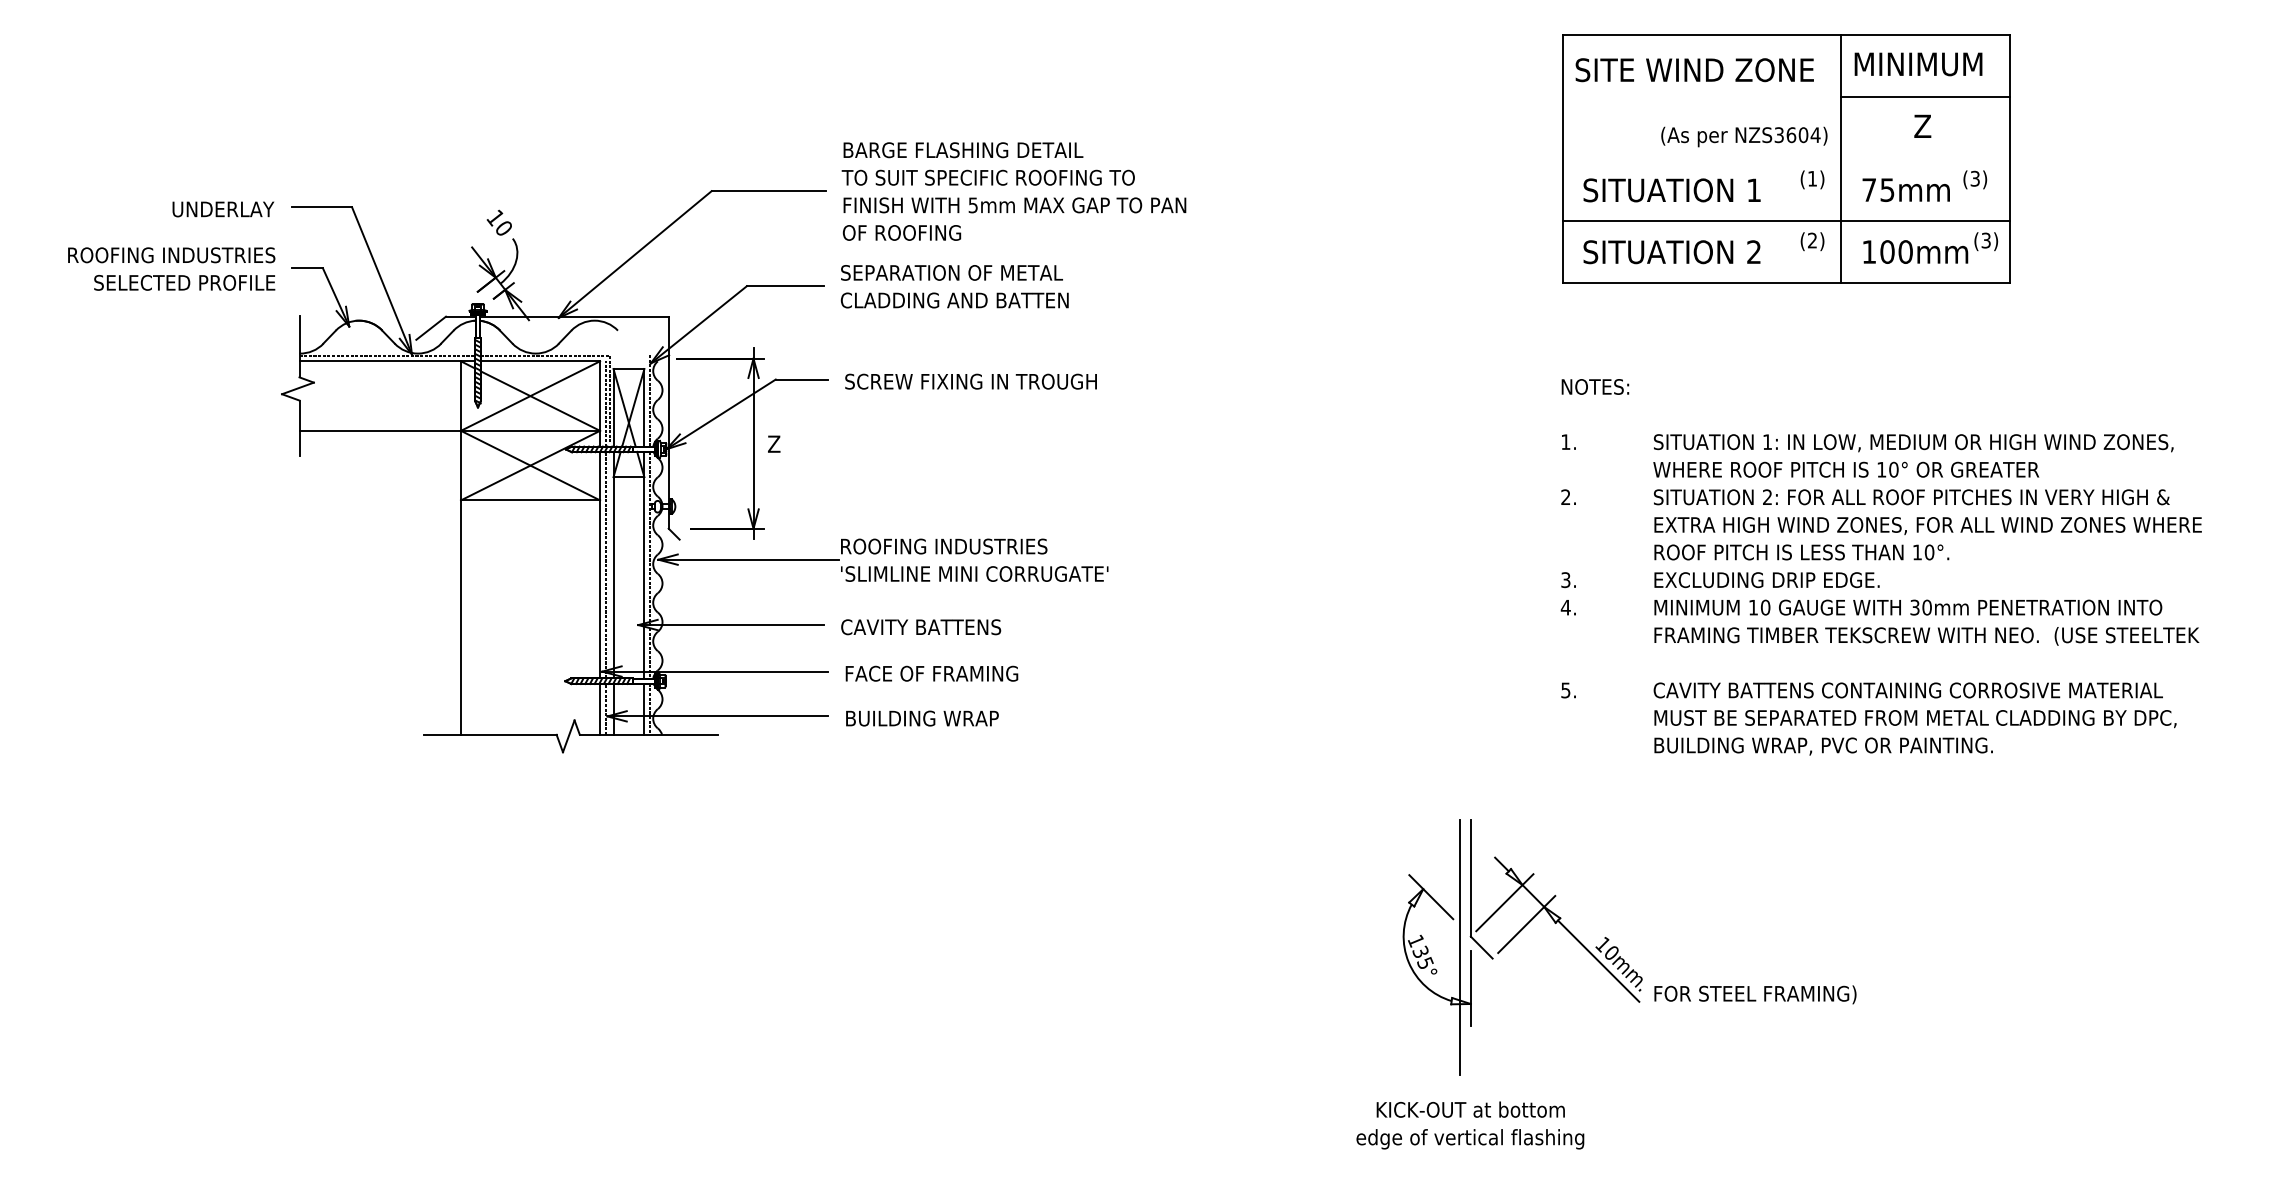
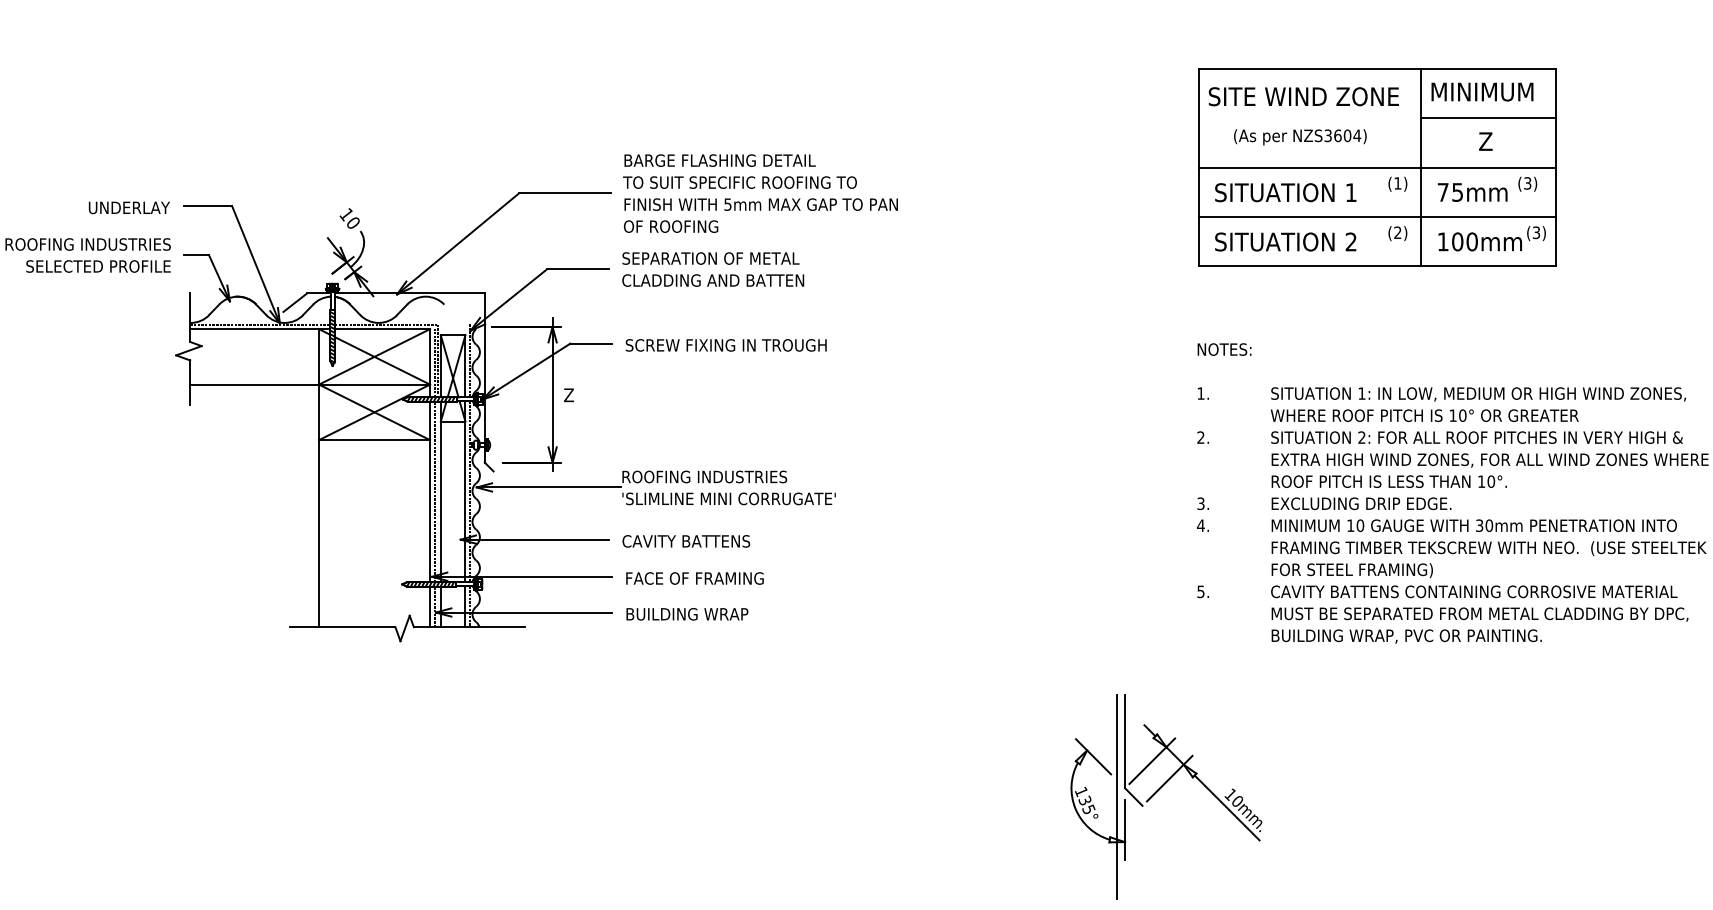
text: (1744, 136) -> (1300, 136), moved
line: (1786, 159) -> (1377, 168), added
text: (1755, 994) -> (1352, 570), moved

